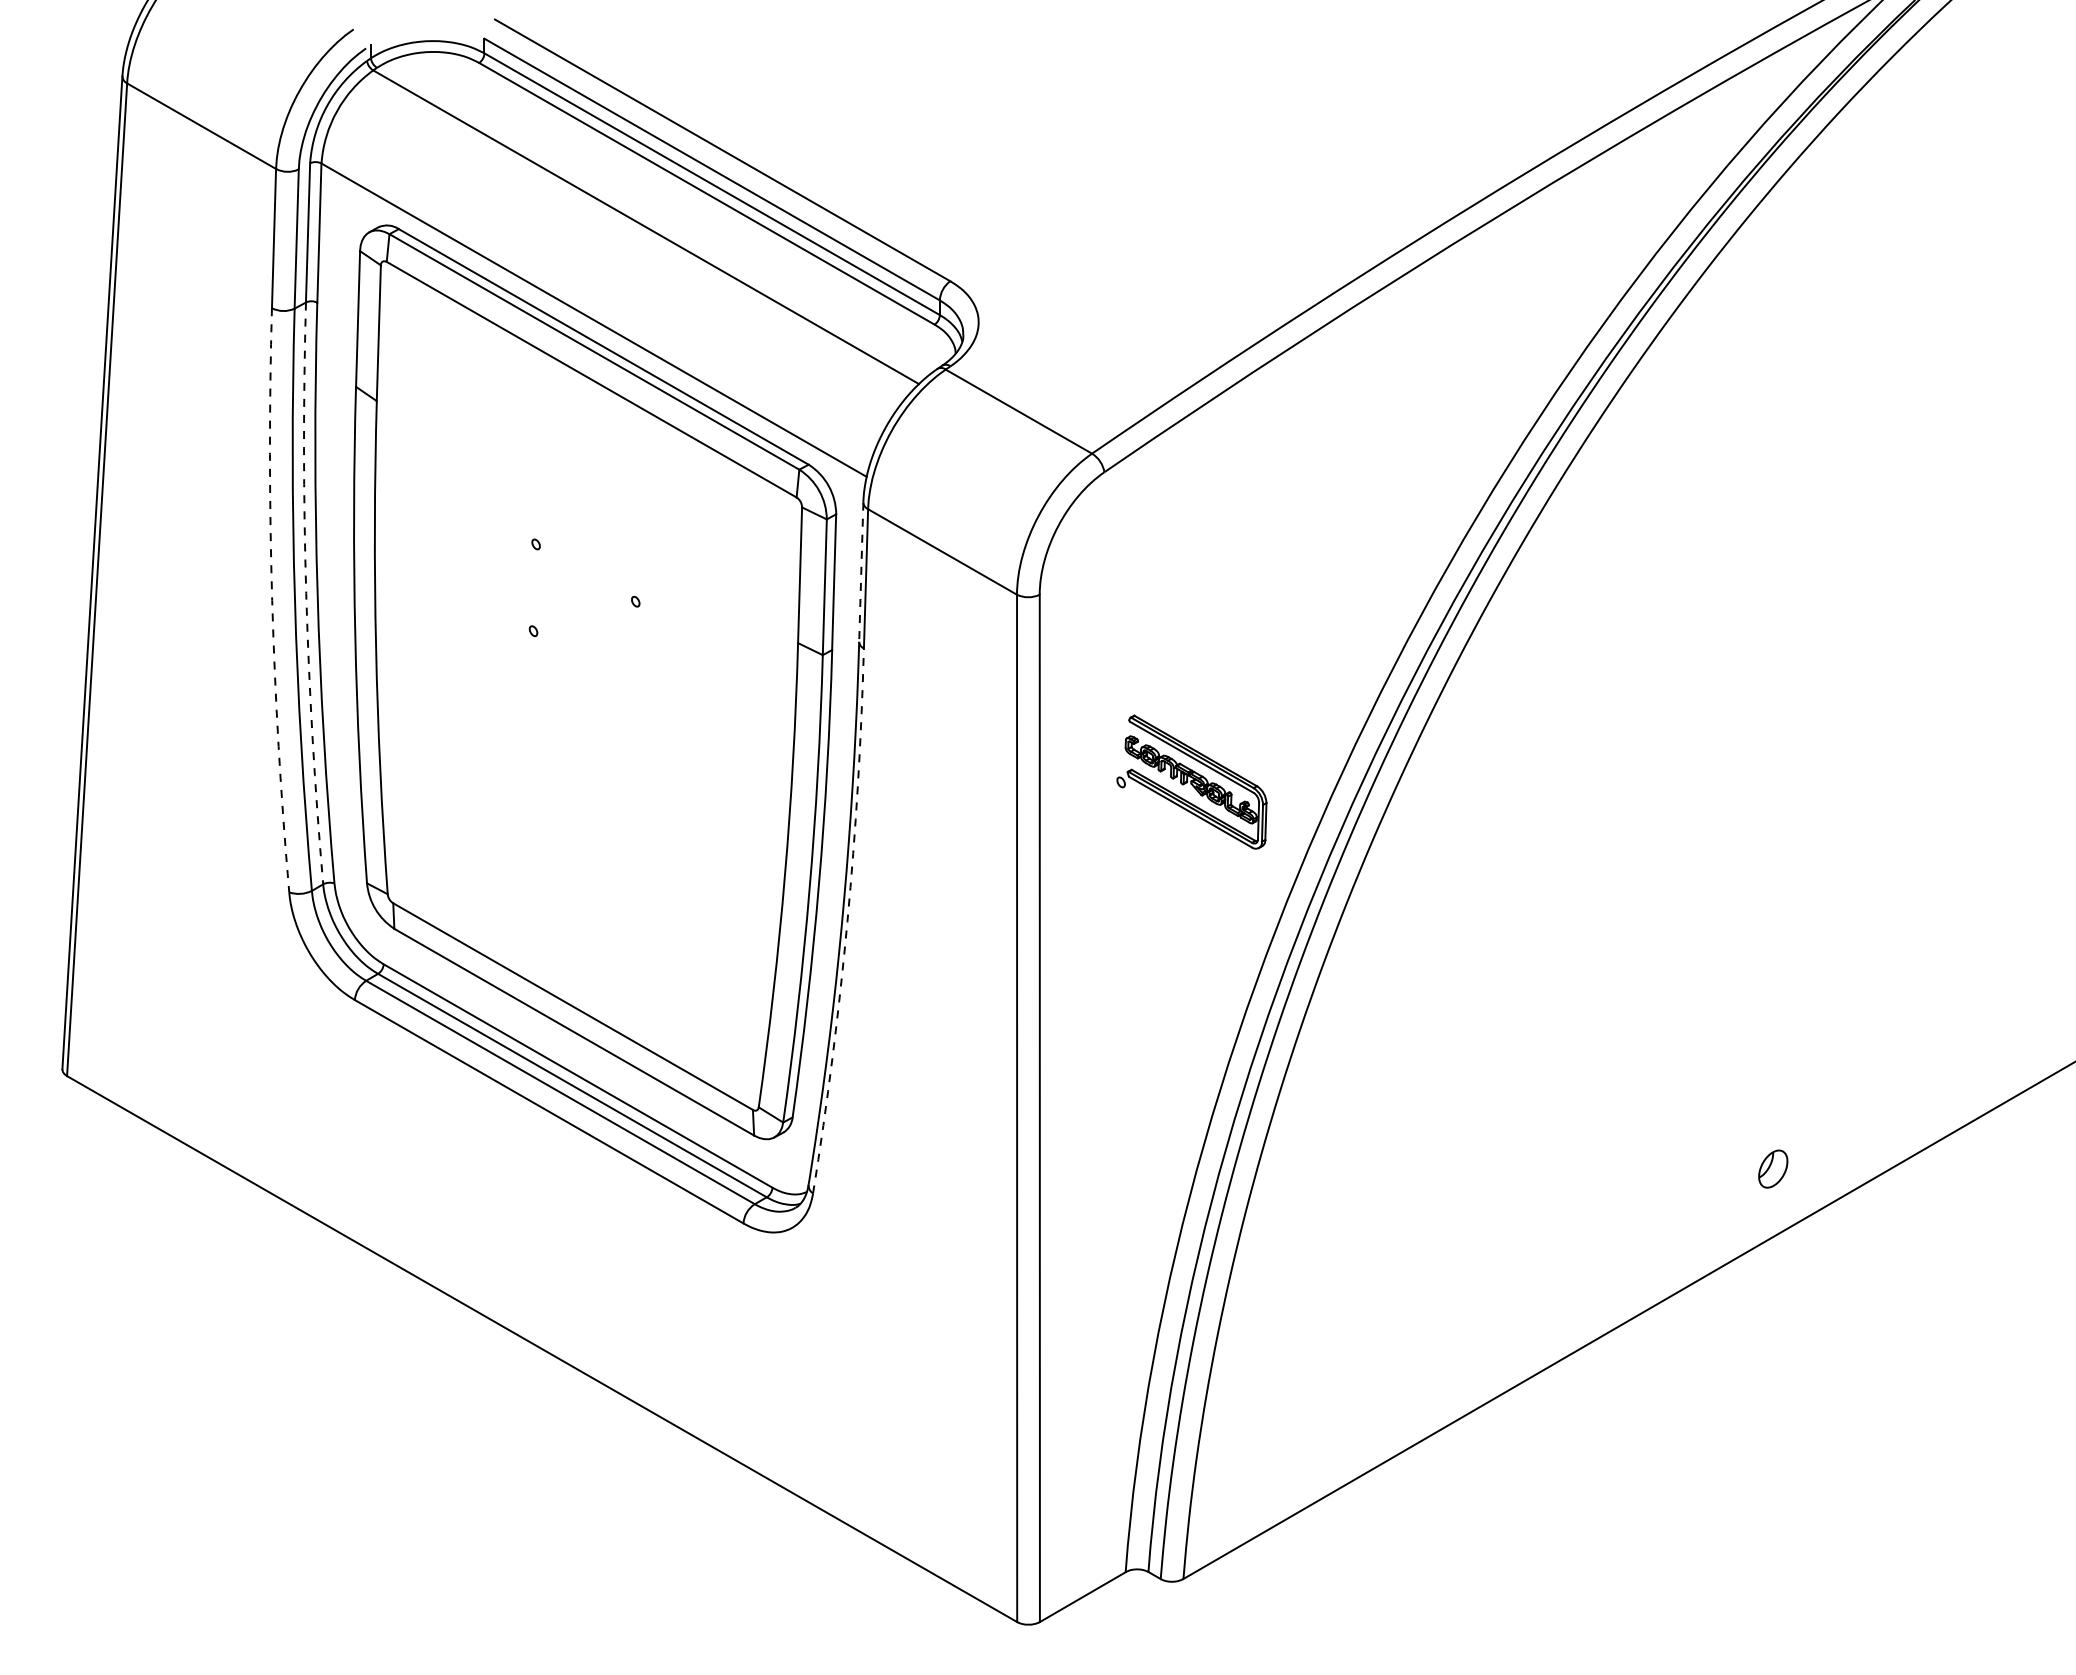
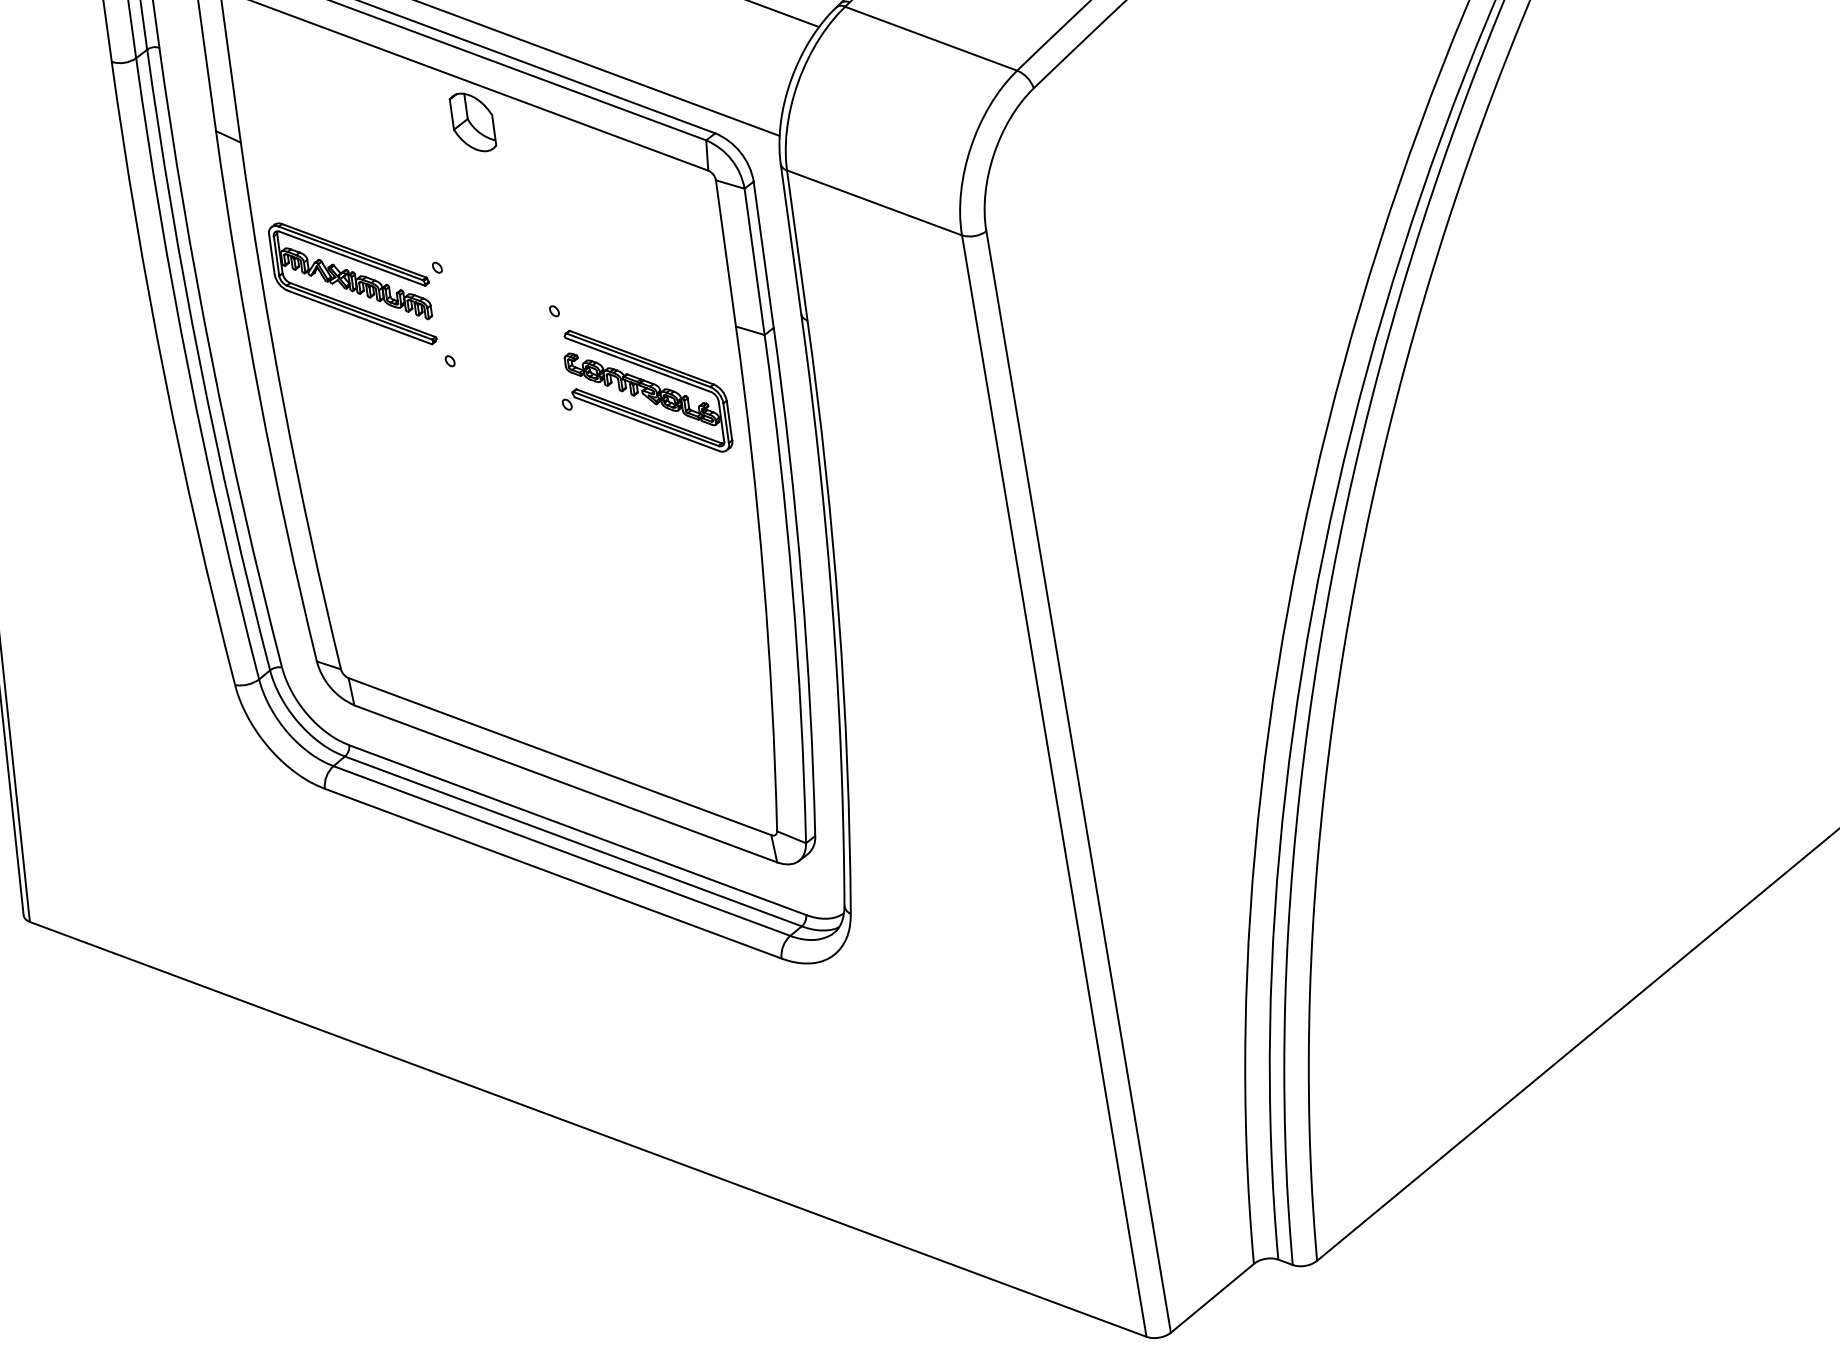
part: (590, 418) -> (473, 122), added
part: (456, 546) -> (352, 284), added
line: (861, 572) -> (791, 239), dashed -> solid
arc: (306, 593) -> (199, 361), dashed -> solid
arc: (272, 600) -> (164, 375), dashed -> solid
part: (1191, 781) -> (642, 391), moved
arc: (847, 921) -> (838, 616), dashed -> solid

